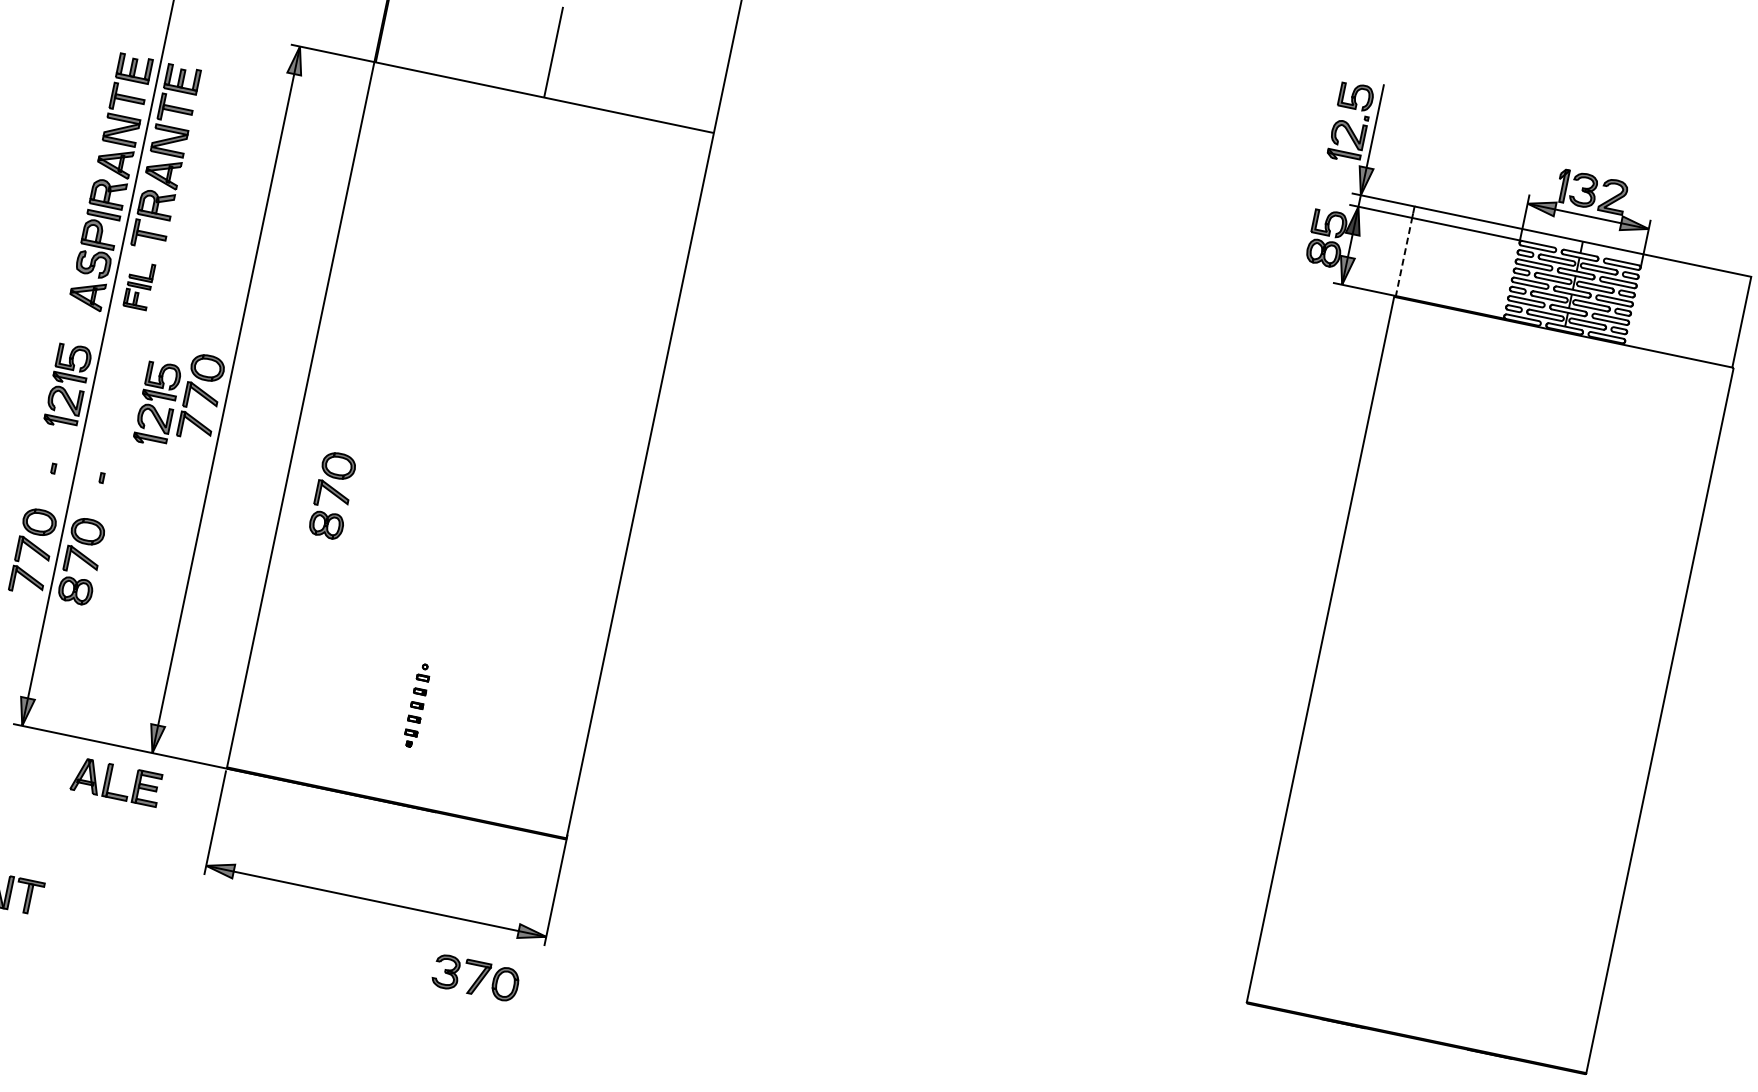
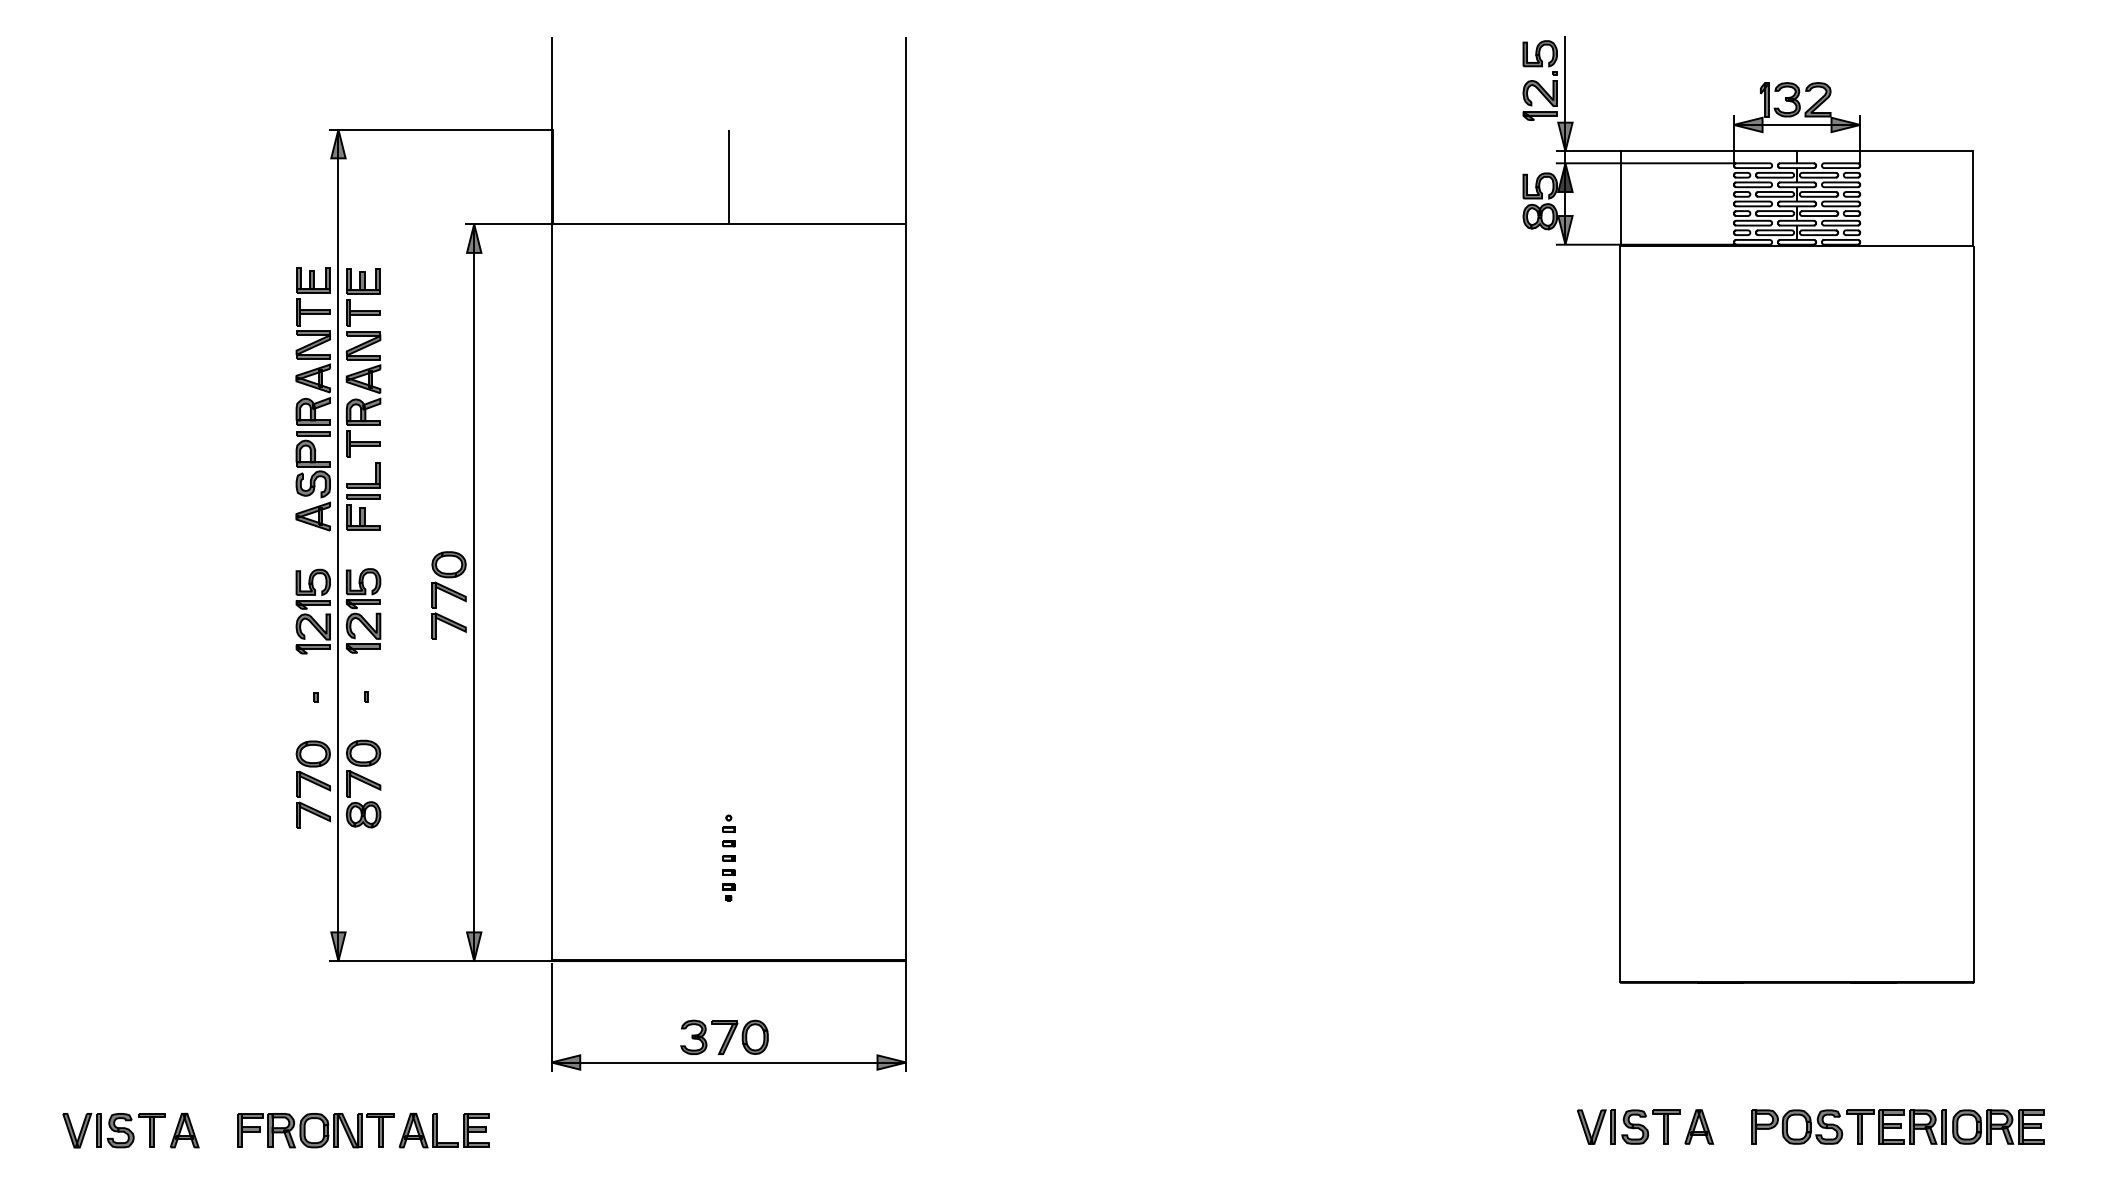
line: (1403, 257) -> (1621, 204), dashed -> solid
part: (139, 285) -> (363, 496), size x1.43
part: (157, 403) -> (363, 610), moved
part: (332, 494) -> (600, 665), removed
part: (115, 781) -> (443, 1130), moved
part: (476, 977) -> (724, 1036), moved

